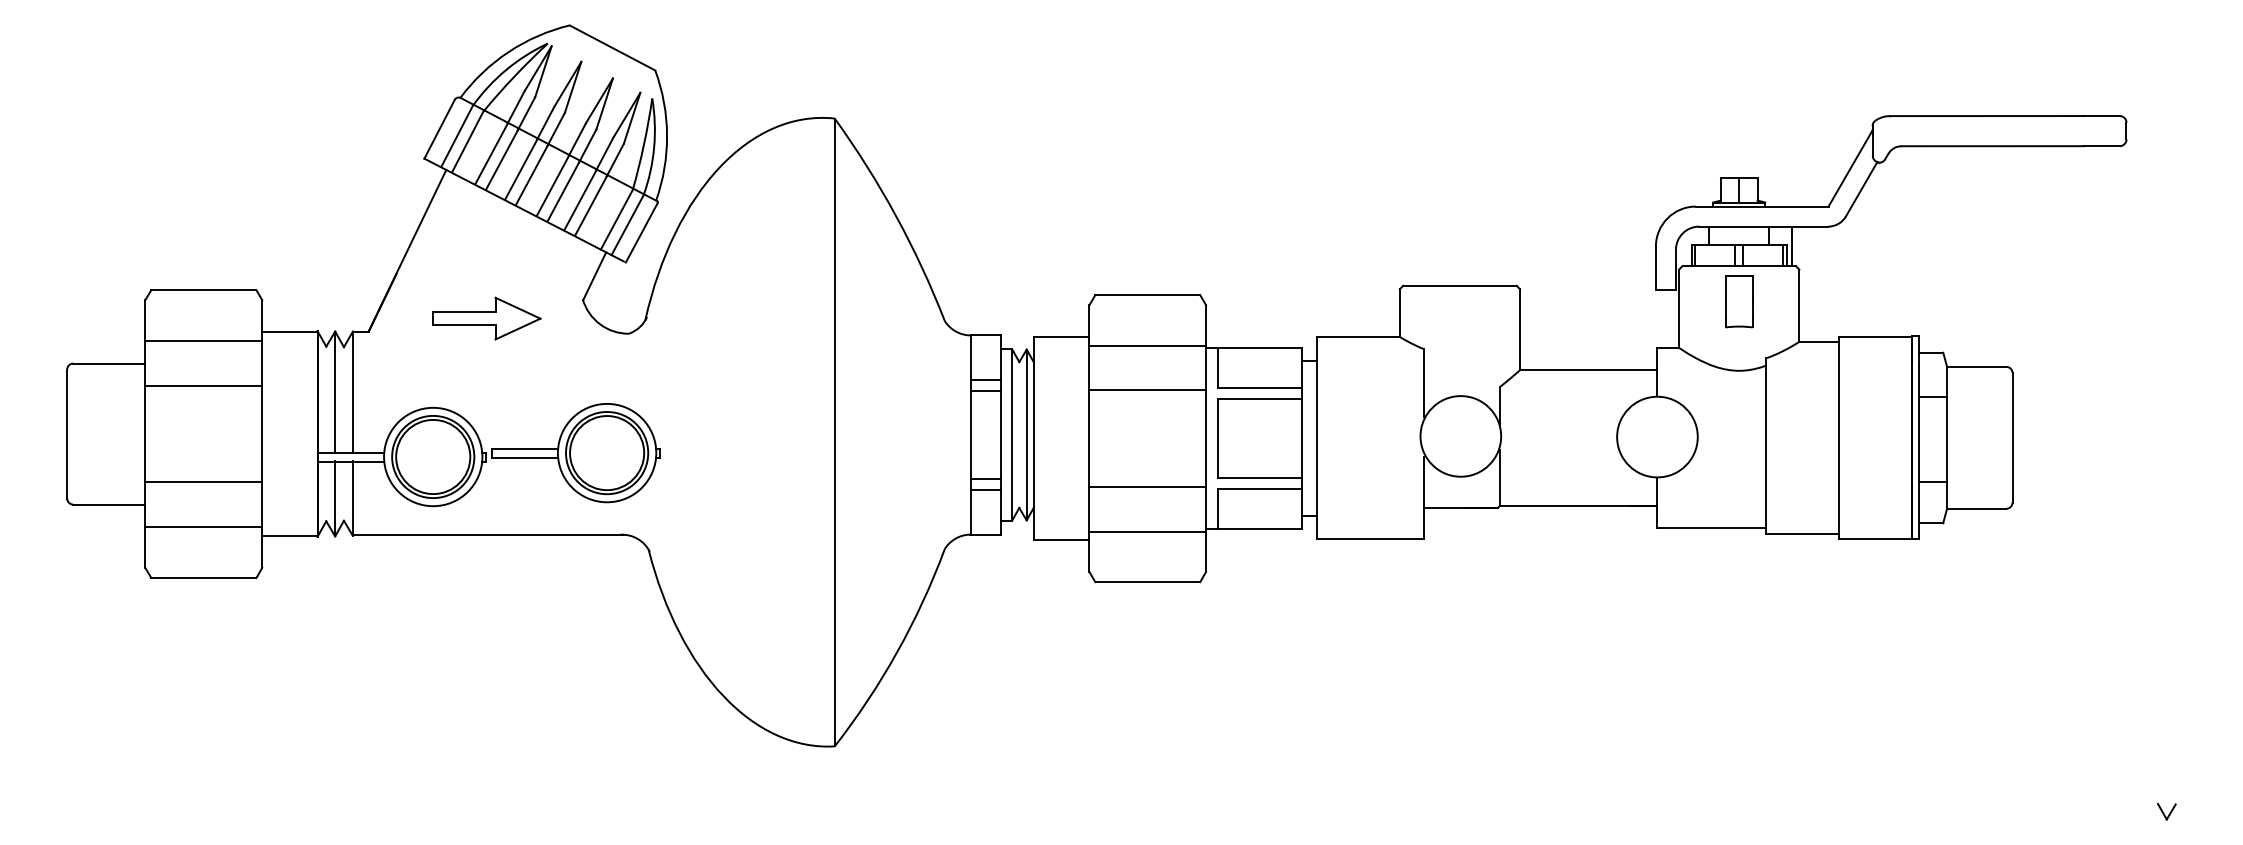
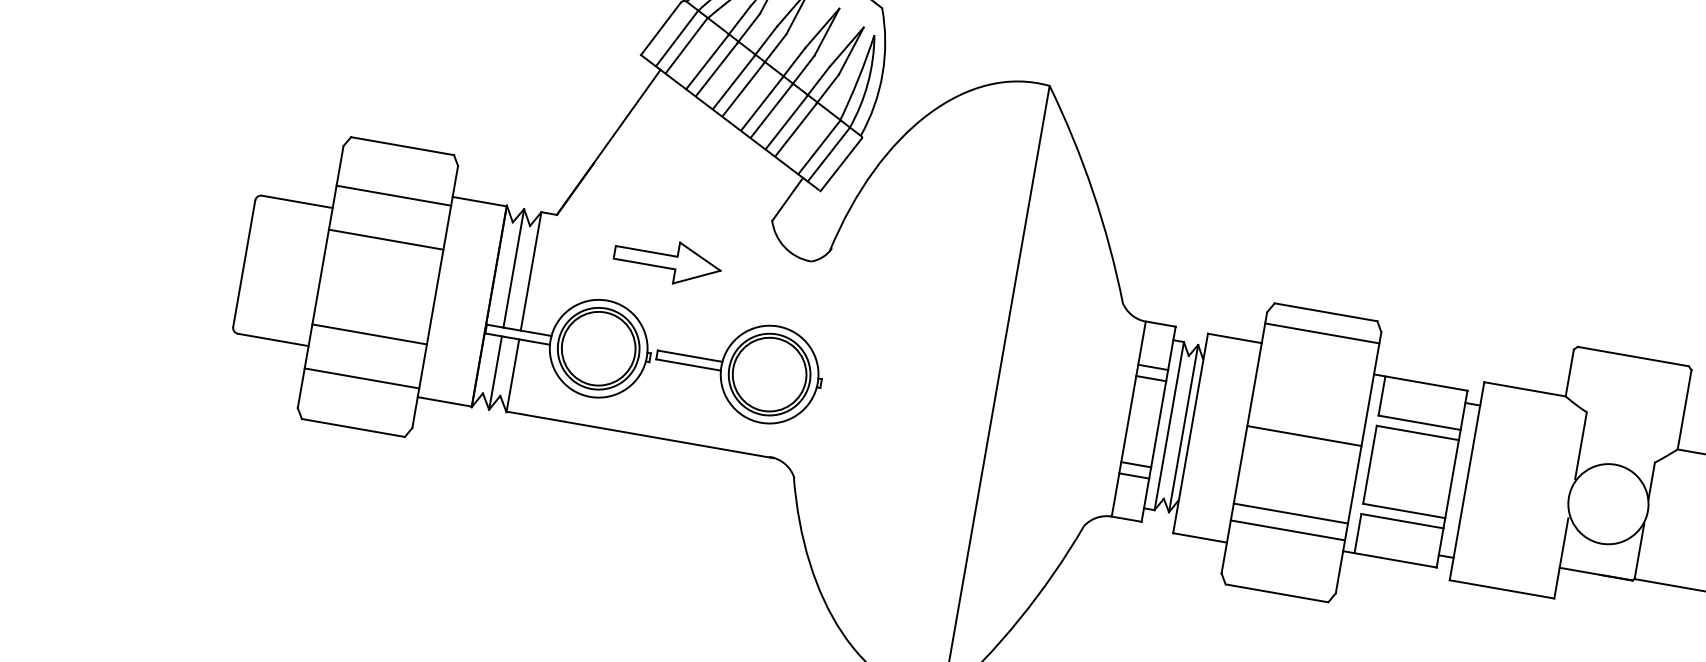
part: (486, 318) -> (667, 261), moved
line: (1147, 345) -> (1322, 333), moved
line: (1147, 390) -> (1304, 436), moved
line: (1147, 486) -> (1287, 530), moved
line: (1147, 531) -> (1290, 513), moved

